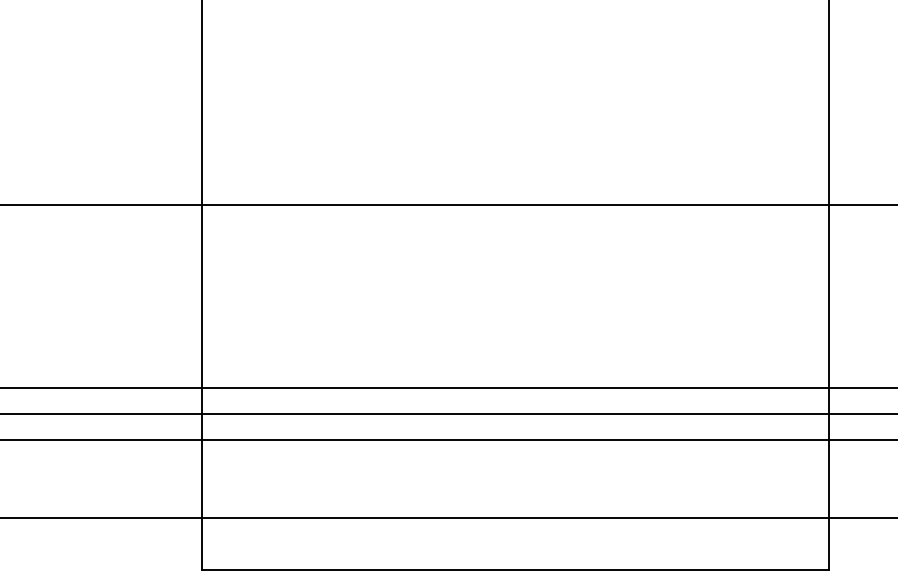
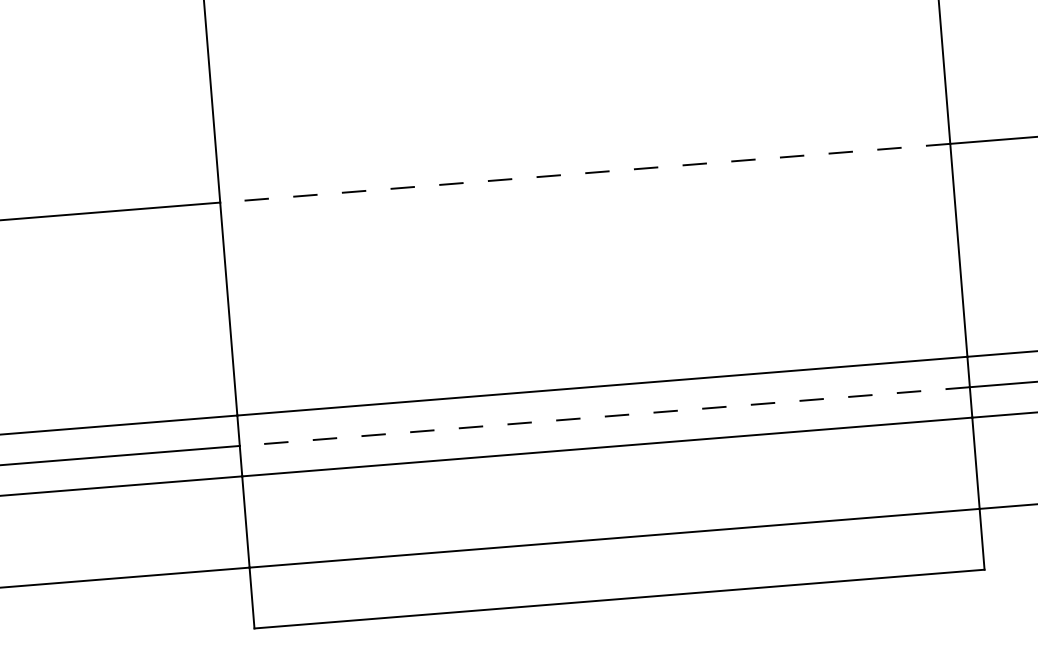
line: (515, 204) -> (584, 172), solid -> dashed
line: (515, 413) -> (604, 416), solid -> dashed

